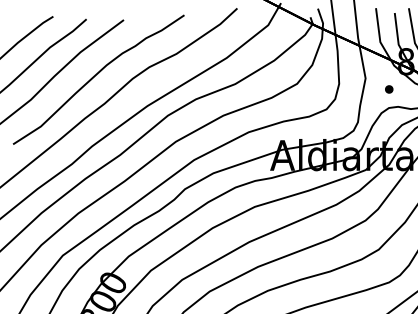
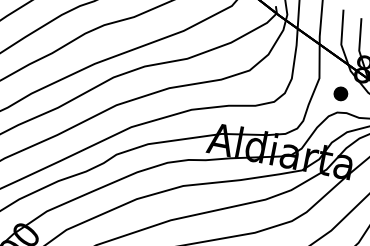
part: (389, 89) -> (341, 94), size x1.67

